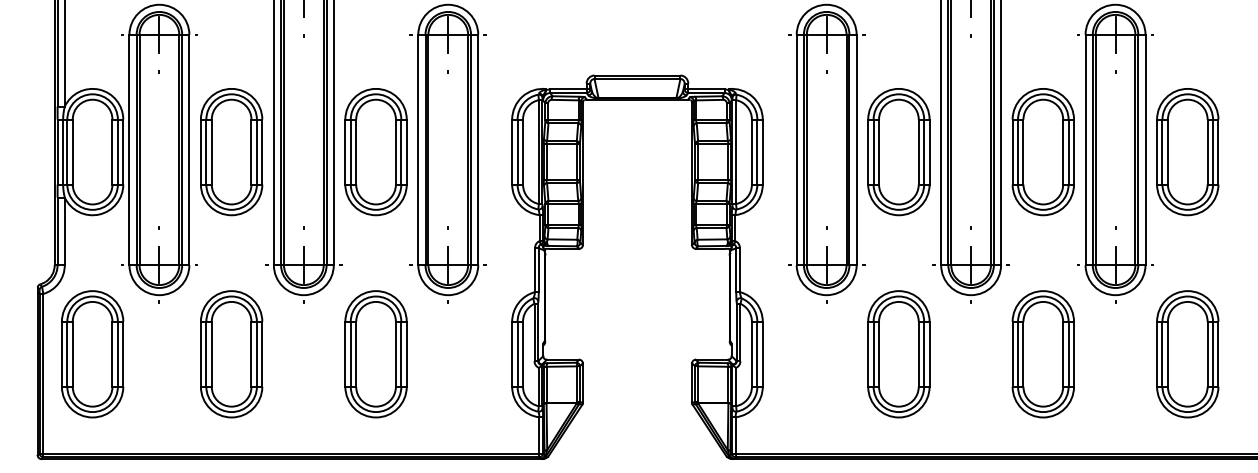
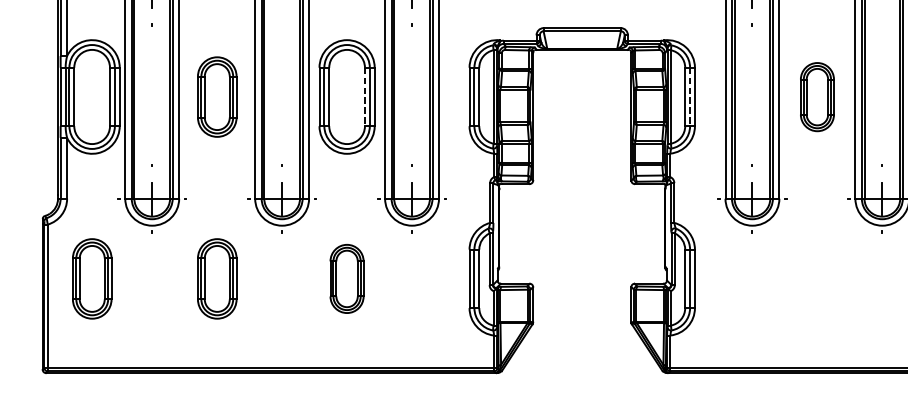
part: (231, 152) -> (217, 97), size x0.7
line: (395, 152) -> (364, 97), solid -> dashed
line: (757, 152) -> (690, 97), solid -> dashed
part: (898, 152) -> (817, 97), size x0.6
part: (92, 354) -> (92, 279), size x0.7
part: (231, 354) -> (217, 279), size x0.7
part: (375, 354) -> (346, 279), size x0.6
part: (898, 354) -> (817, 279), removed

